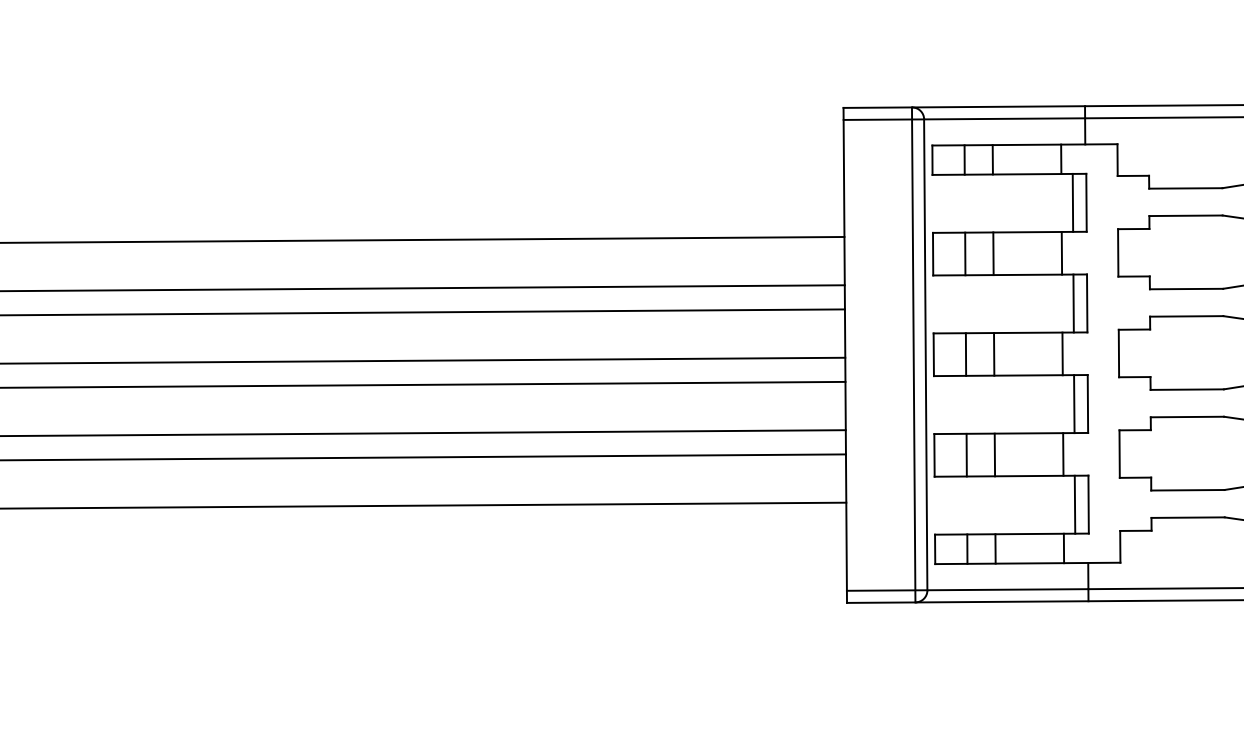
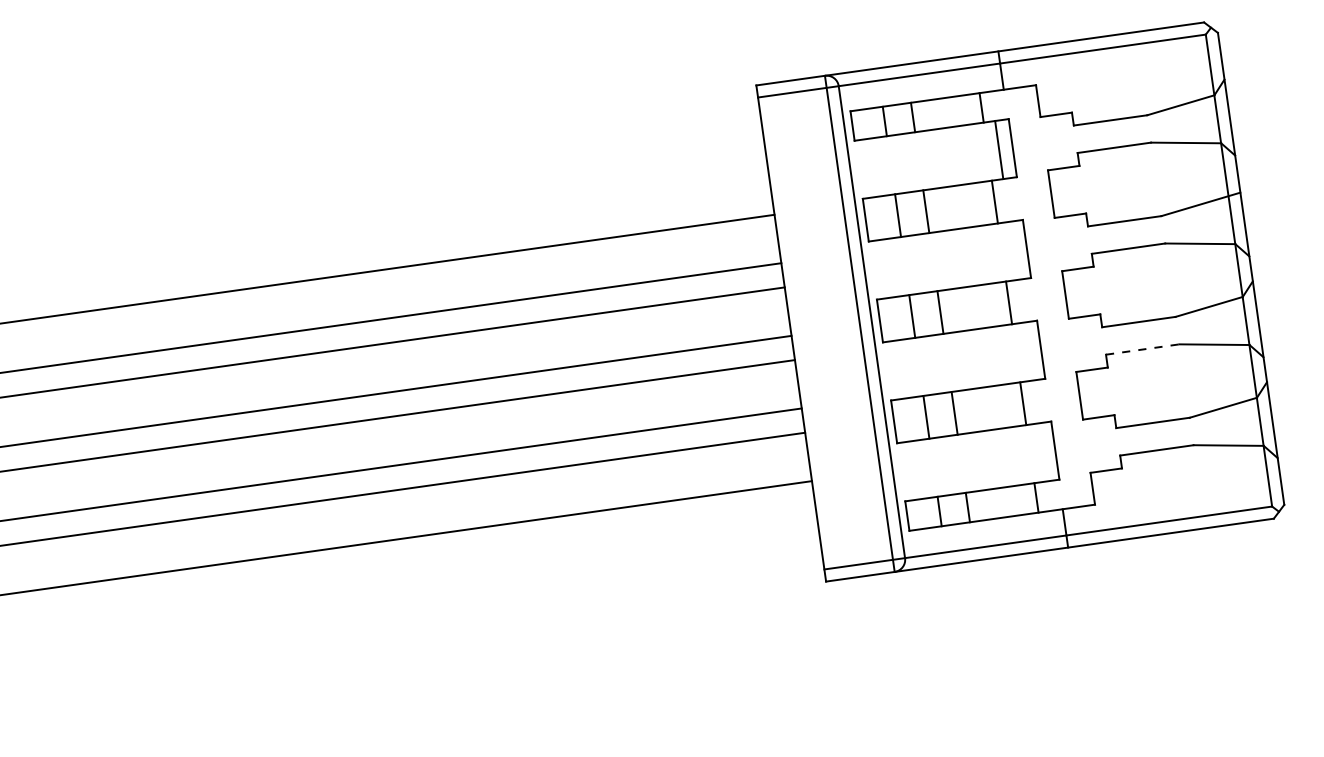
line: (1073, 303) -> (1013, 250), removed
line: (1074, 403) -> (1027, 351), removed
line: (1188, 417) -> (1143, 349), solid -> dashed
line: (1074, 504) -> (1041, 452), removed

